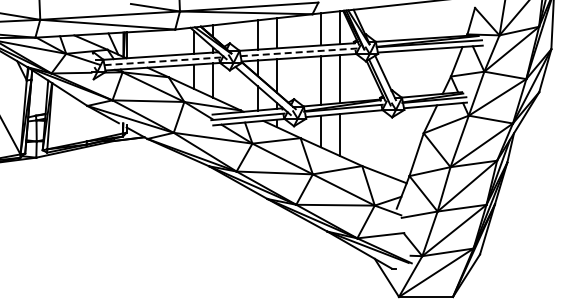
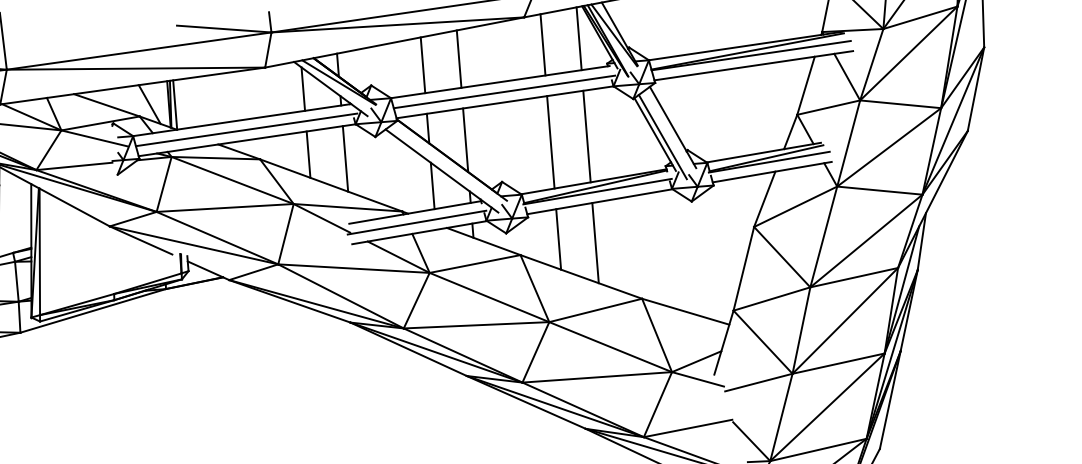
line: (299, 52) -> (505, 92), dashed -> solid
line: (162, 61) -> (245, 130), dashed -> solid

